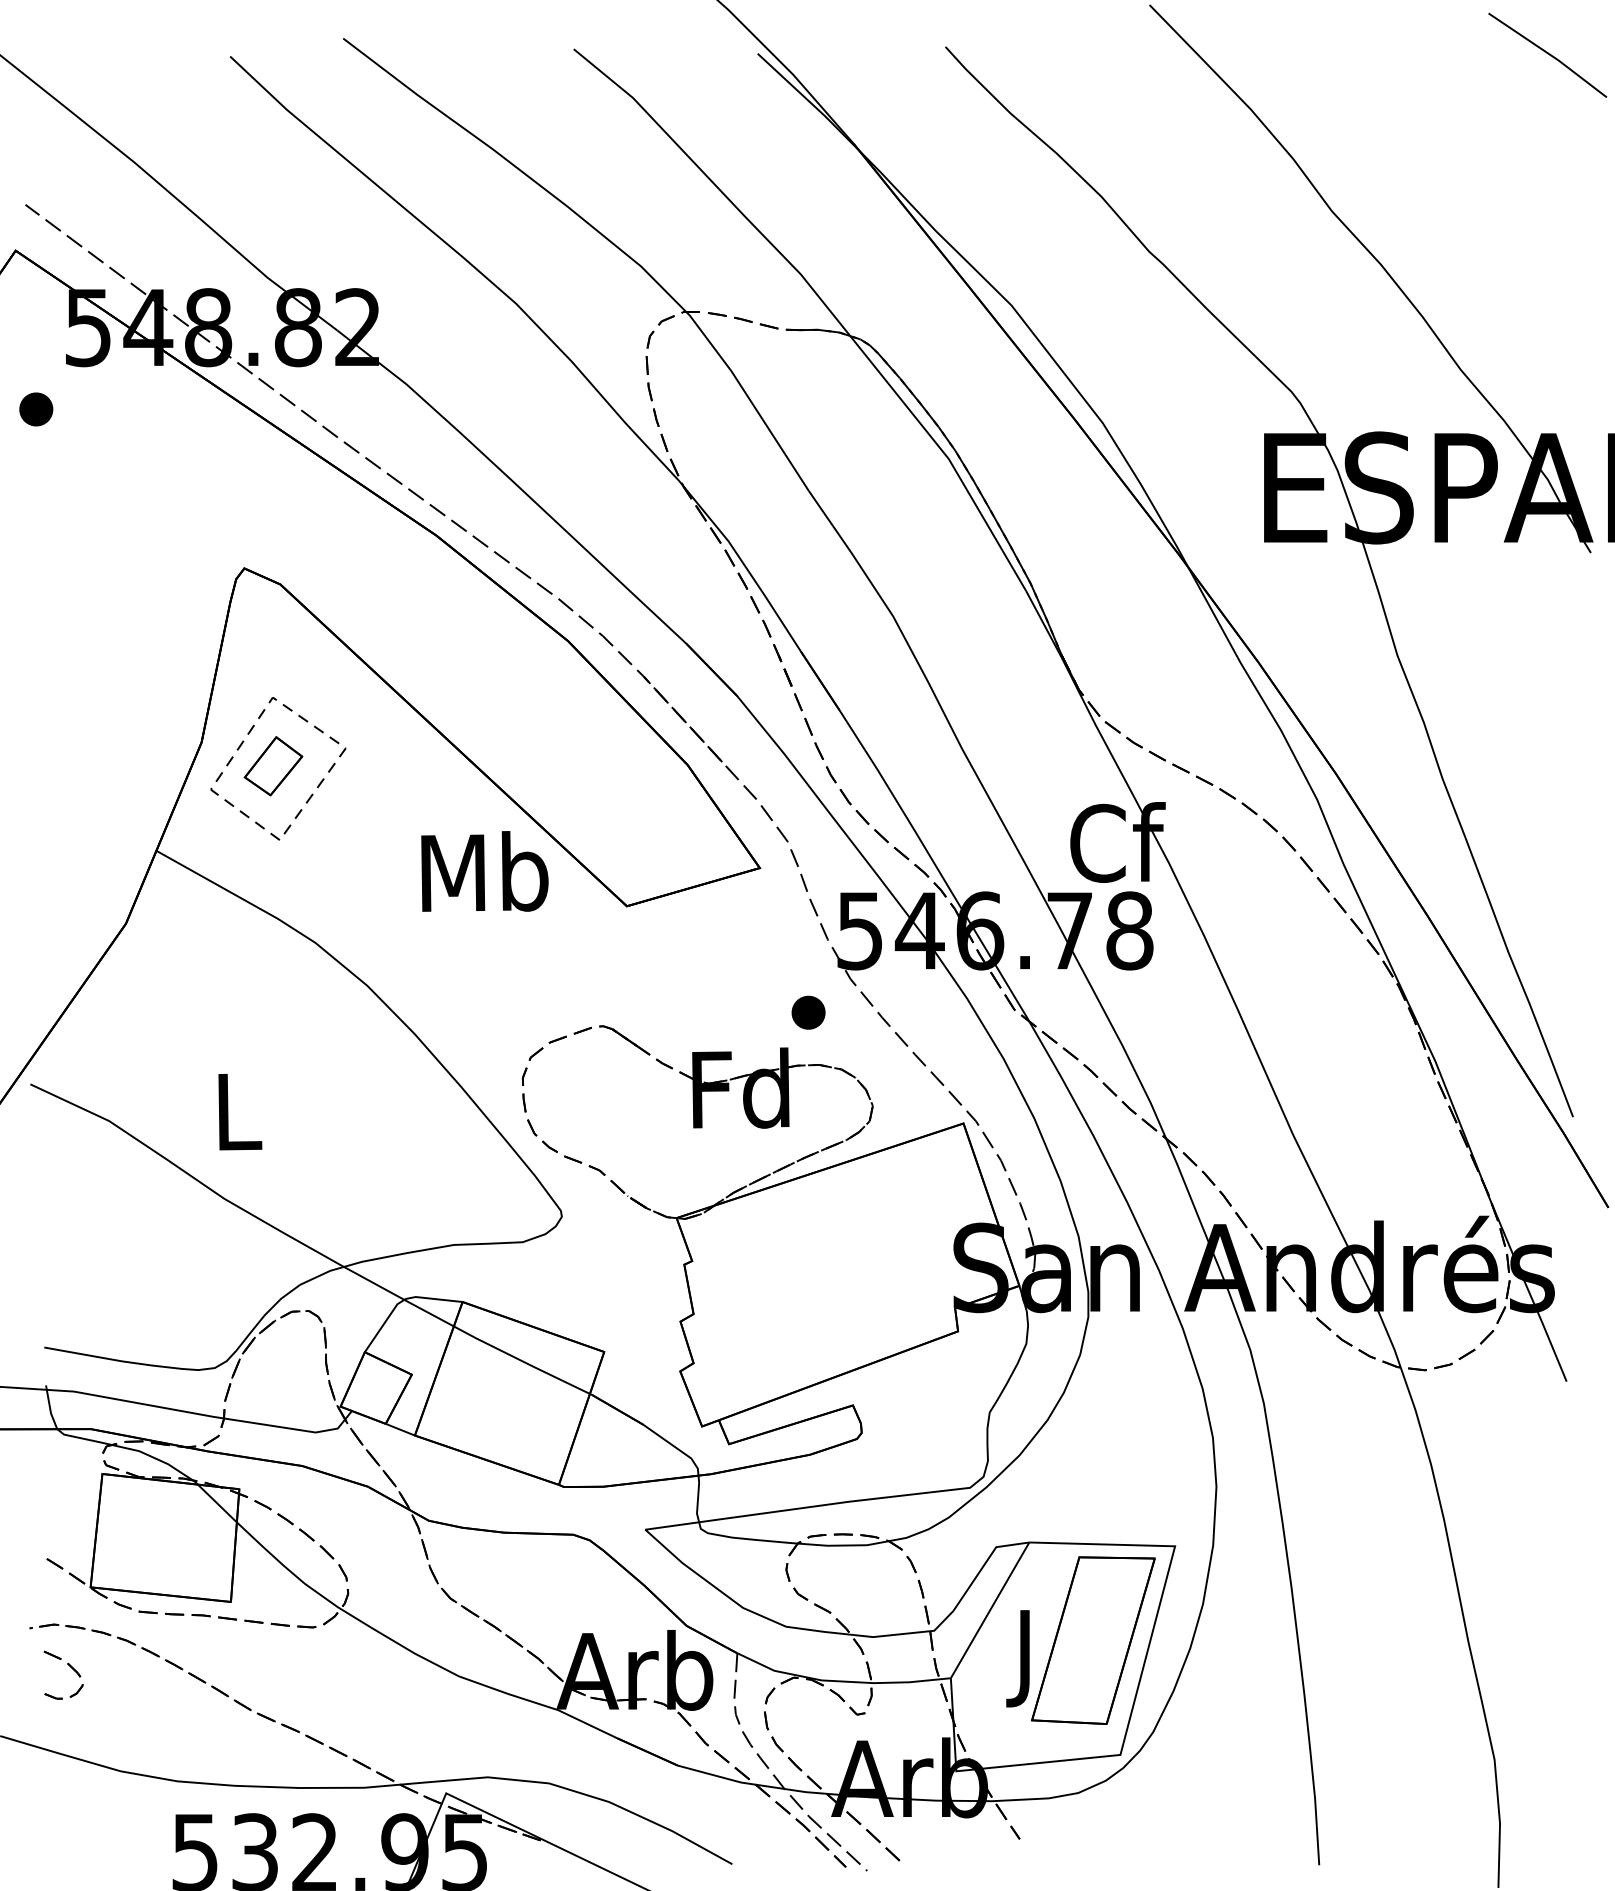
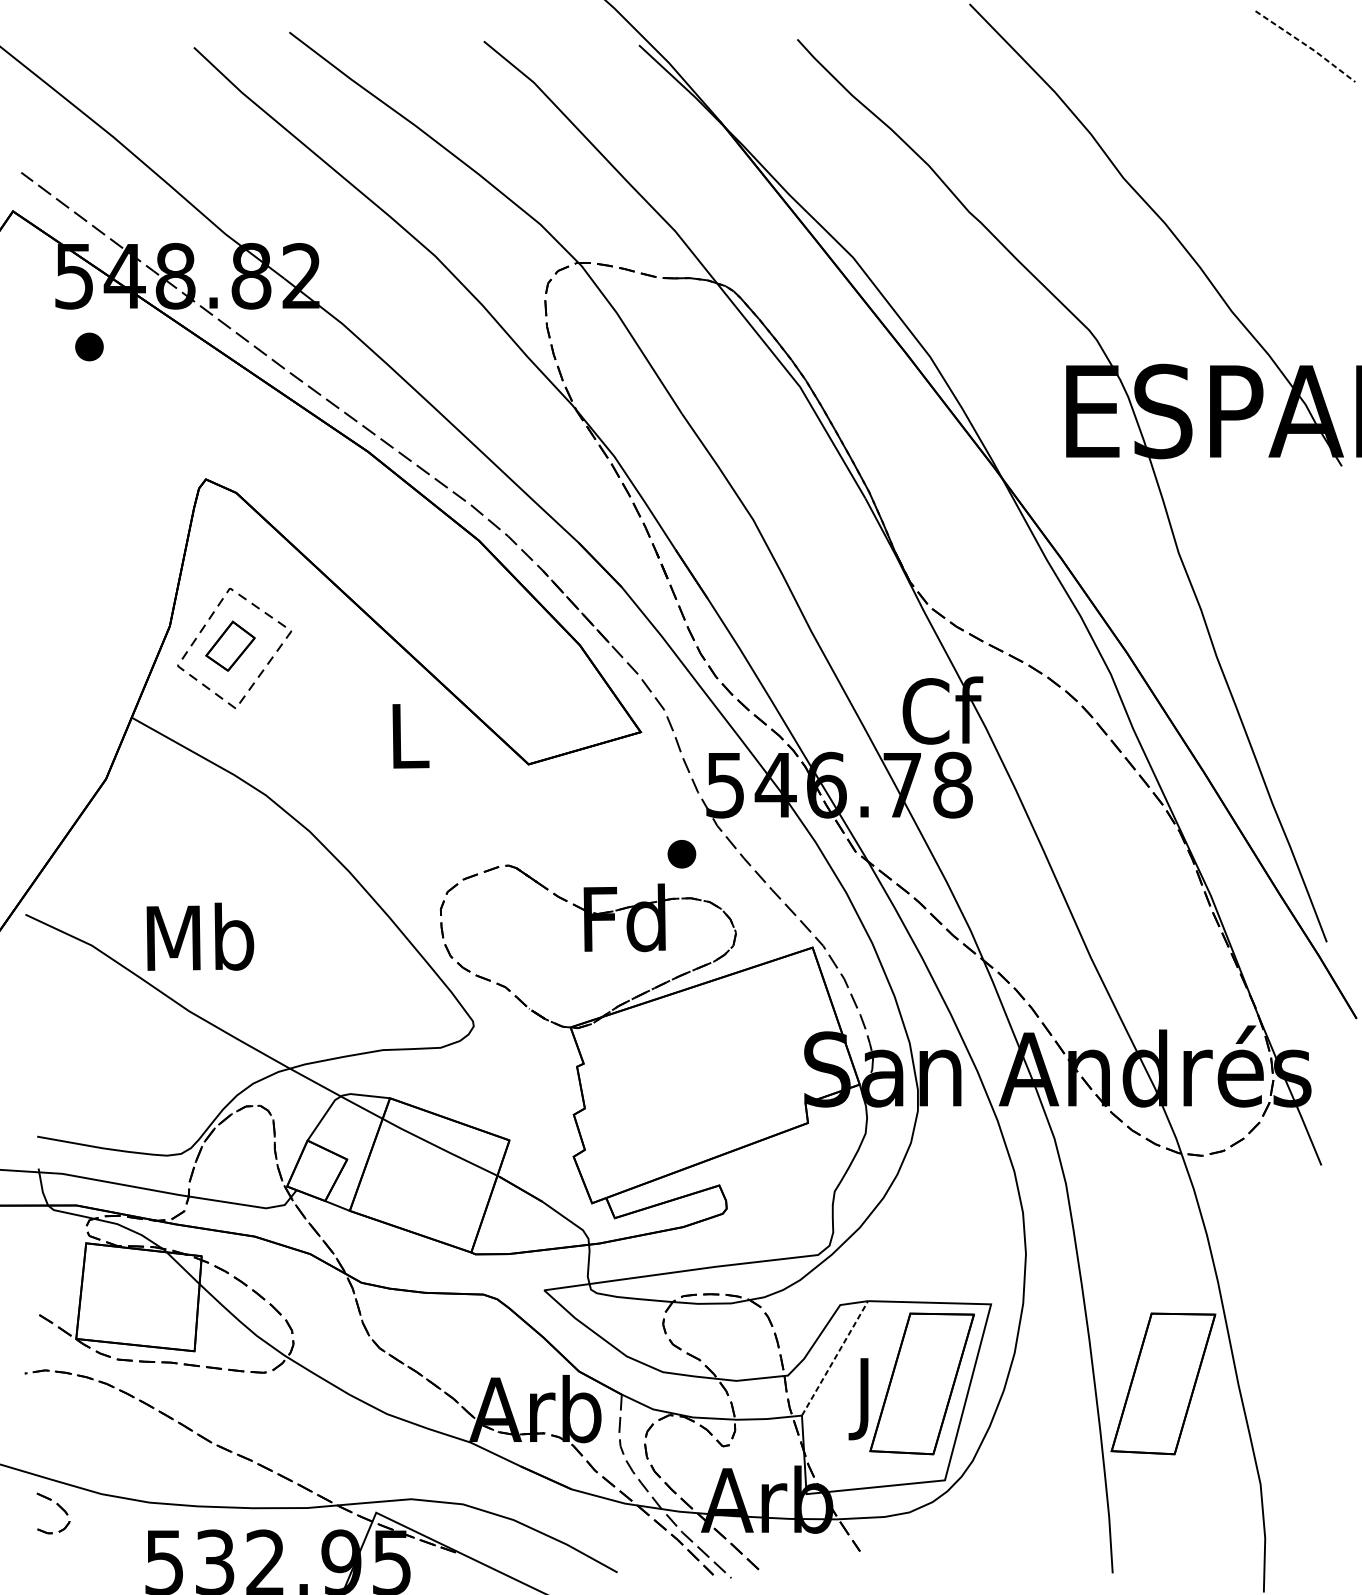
line: (1549, 54) -> (1306, 45), solid -> dashed
part: (36, 409) -> (89, 347), moved
text: (484, 871) -> (408, 735), Mb -> L
text: (237, 1110) -> (200, 936), L -> Mb
line: (990, 1609) -> (835, 1357), solid -> dashed
part: (1379, 1640) -> (1163, 1383), added
part: (70, 1667) -> (59, 1506), moved

